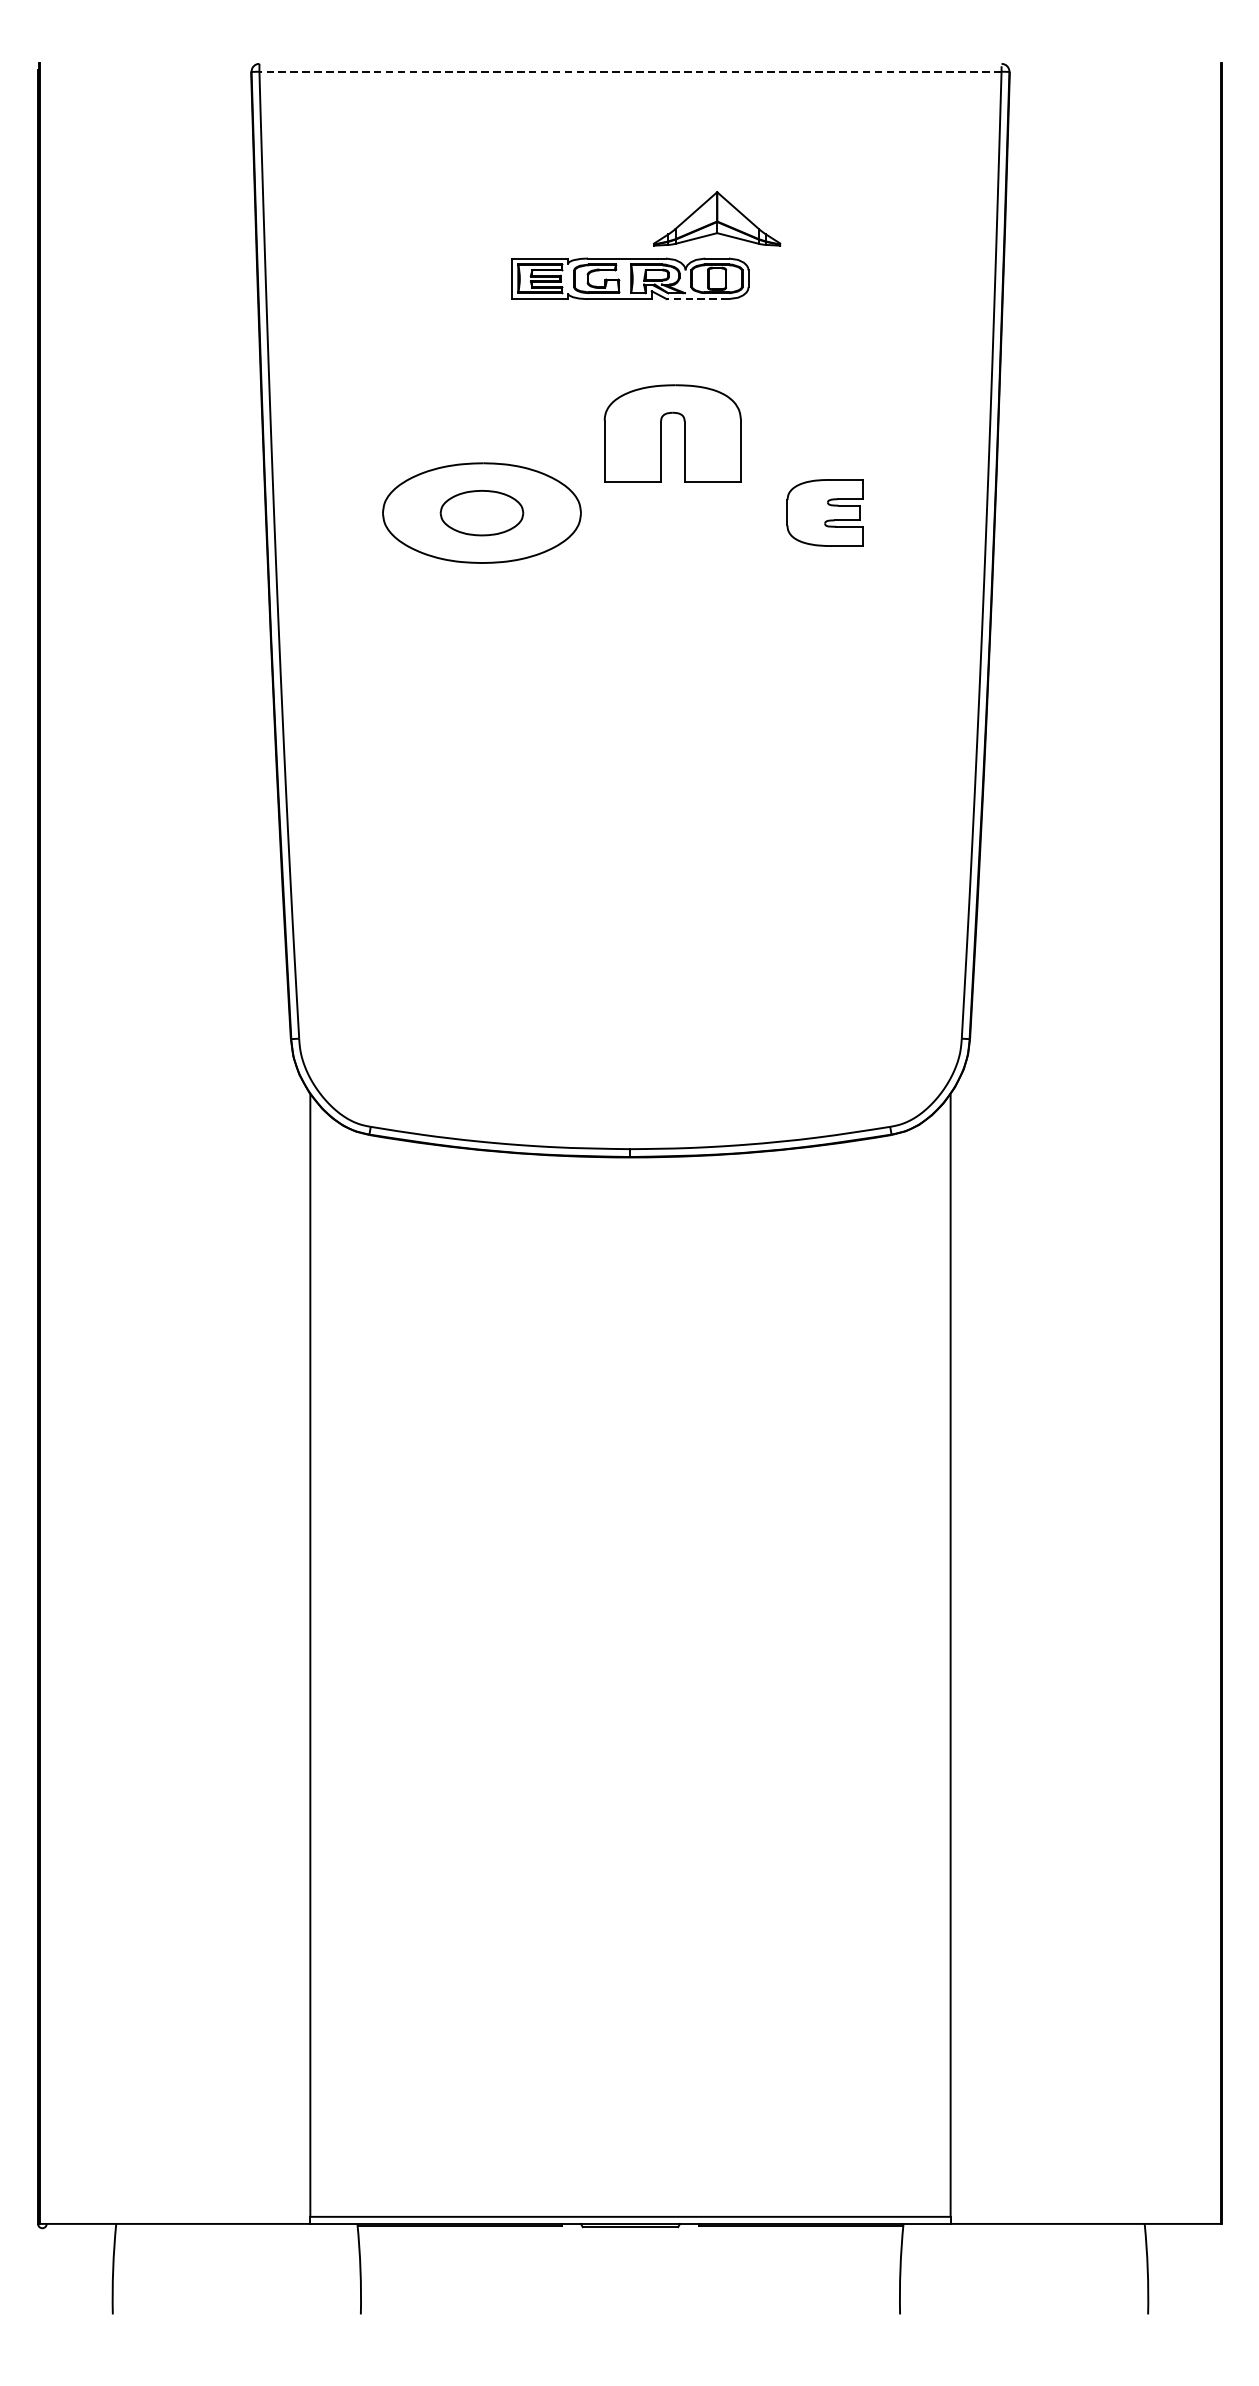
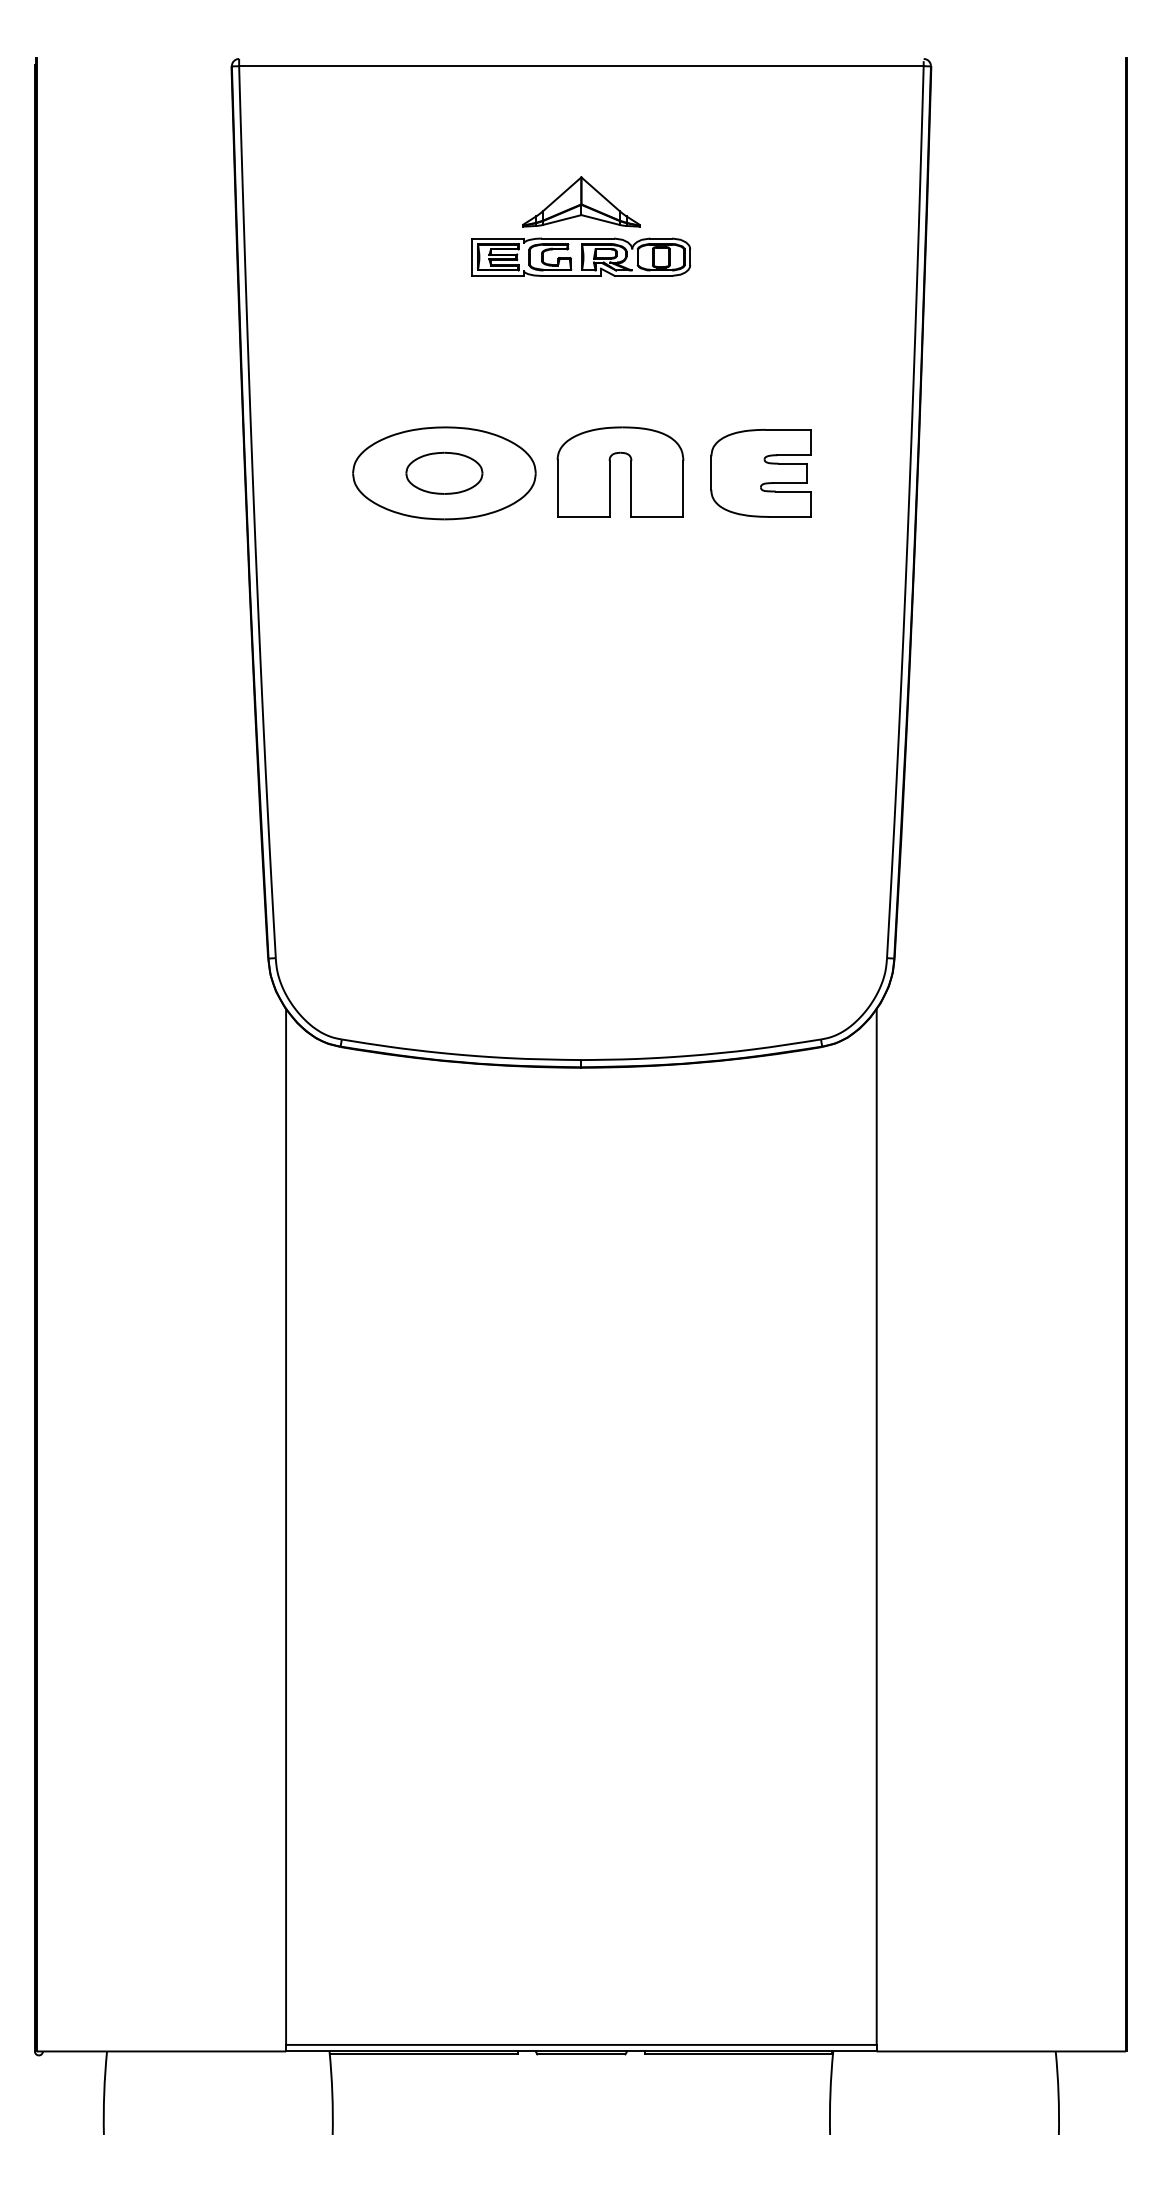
line: (629, 72) -> (580, 66), dashed -> solid
part: (717, 218) -> (581, 201), moved
line: (697, 298) -> (643, 275), dashed -> solid
part: (662, 433) -> (610, 471), moved
part: (824, 512) -> (760, 472), size x1.43

